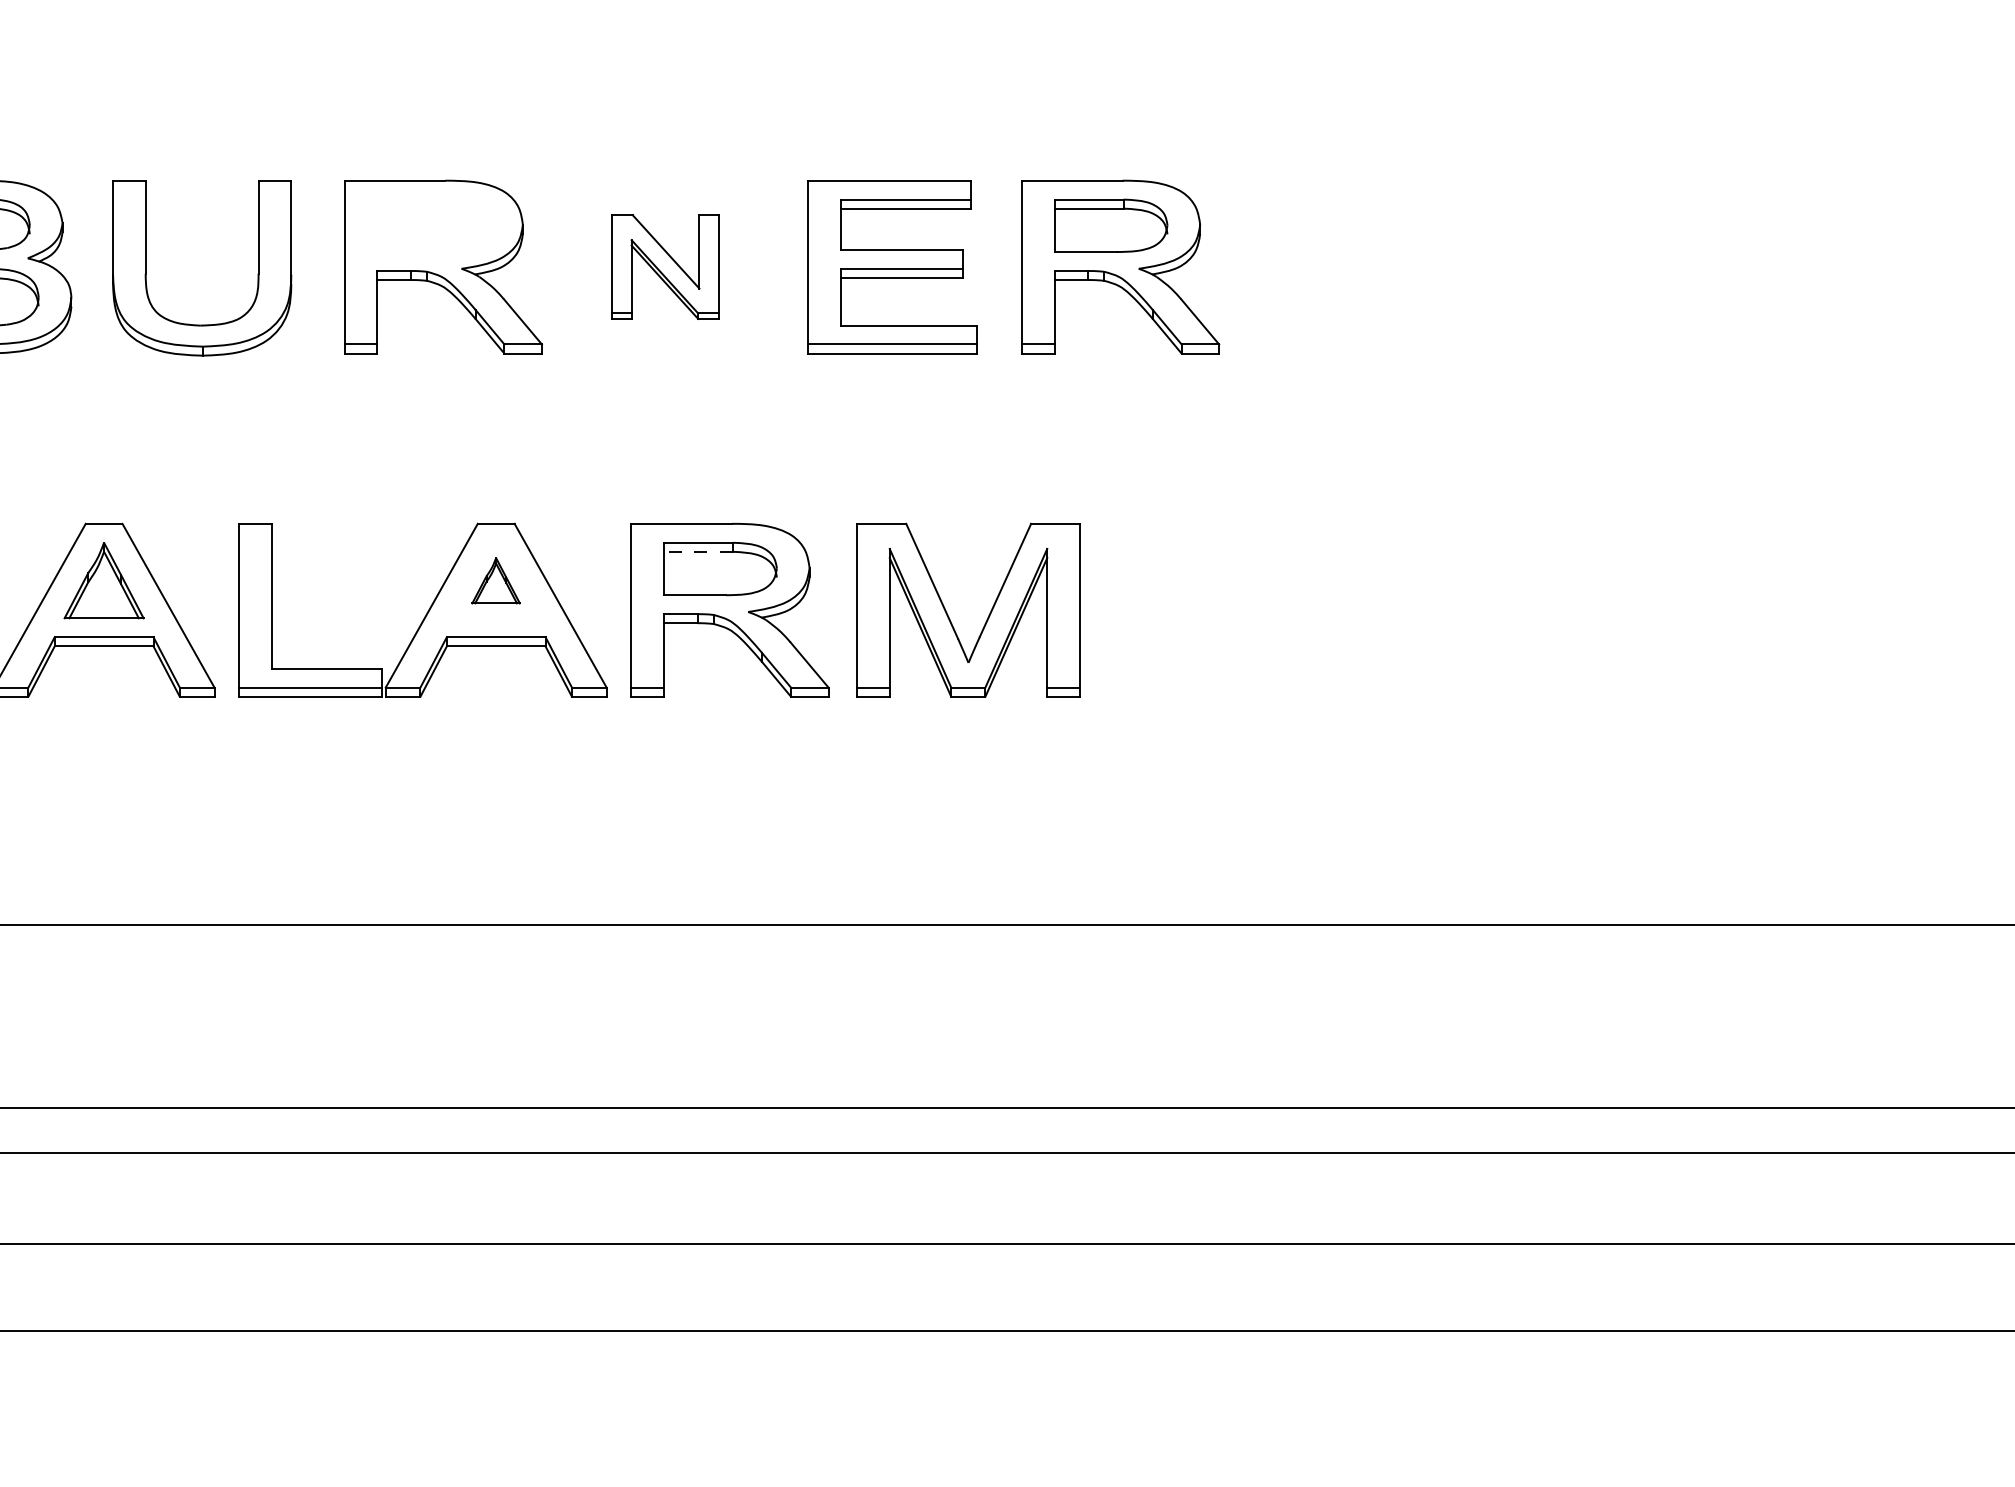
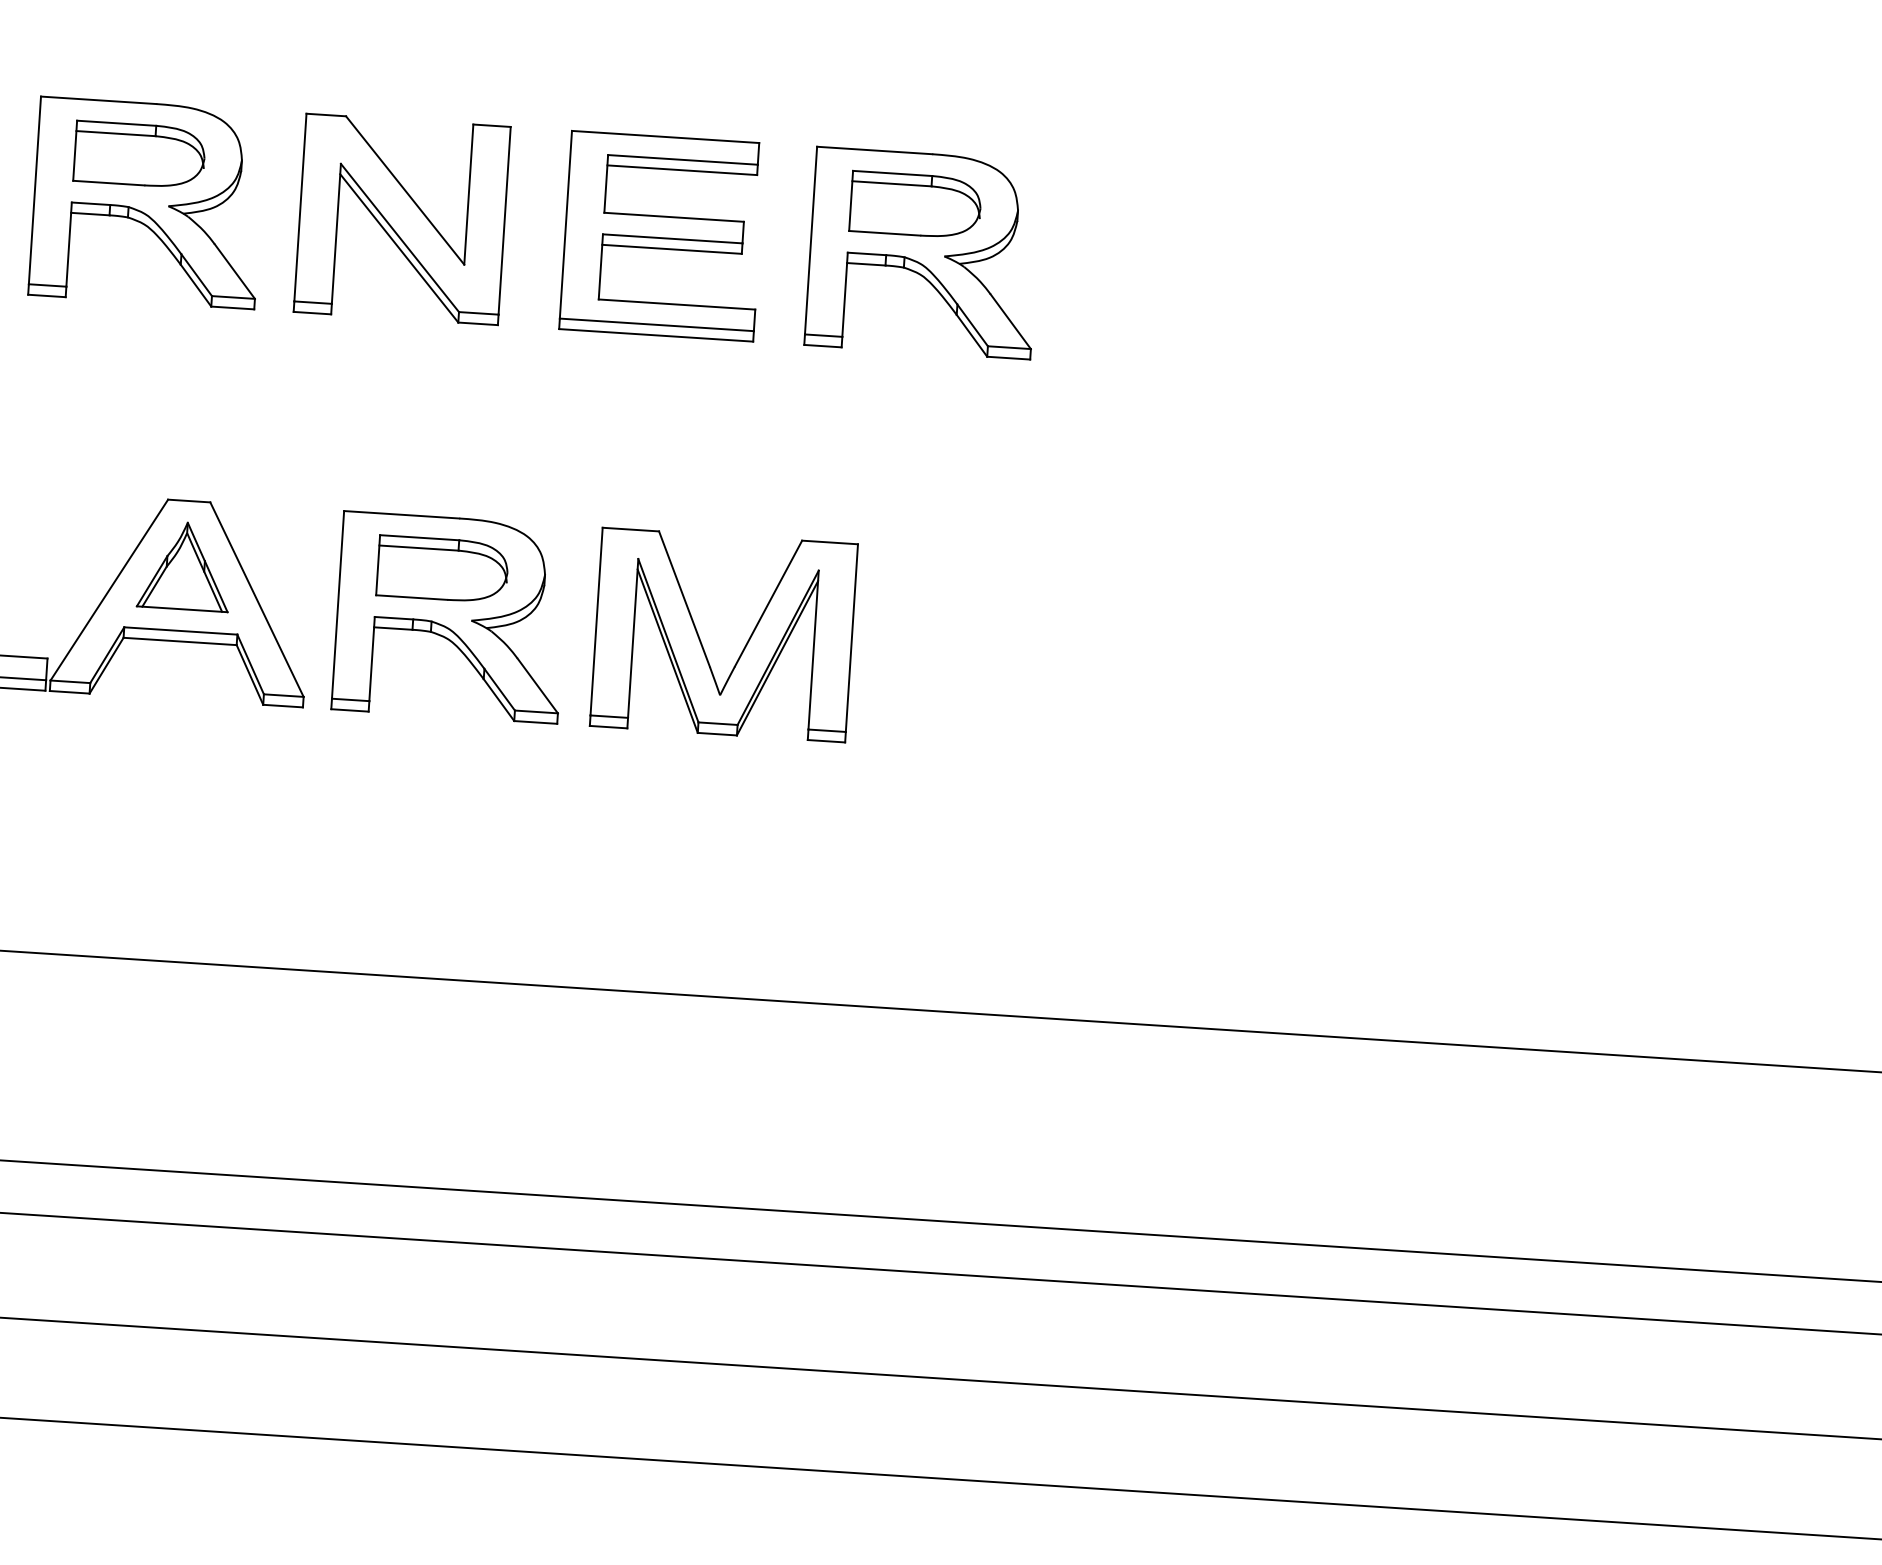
part: (433, 225) -> (139, 154), added
part: (665, 266) -> (402, 218), size x1.67
line: (698, 551) -> (418, 547), dashed -> solid
part: (495, 580) -> (184, 565), size x1.67

